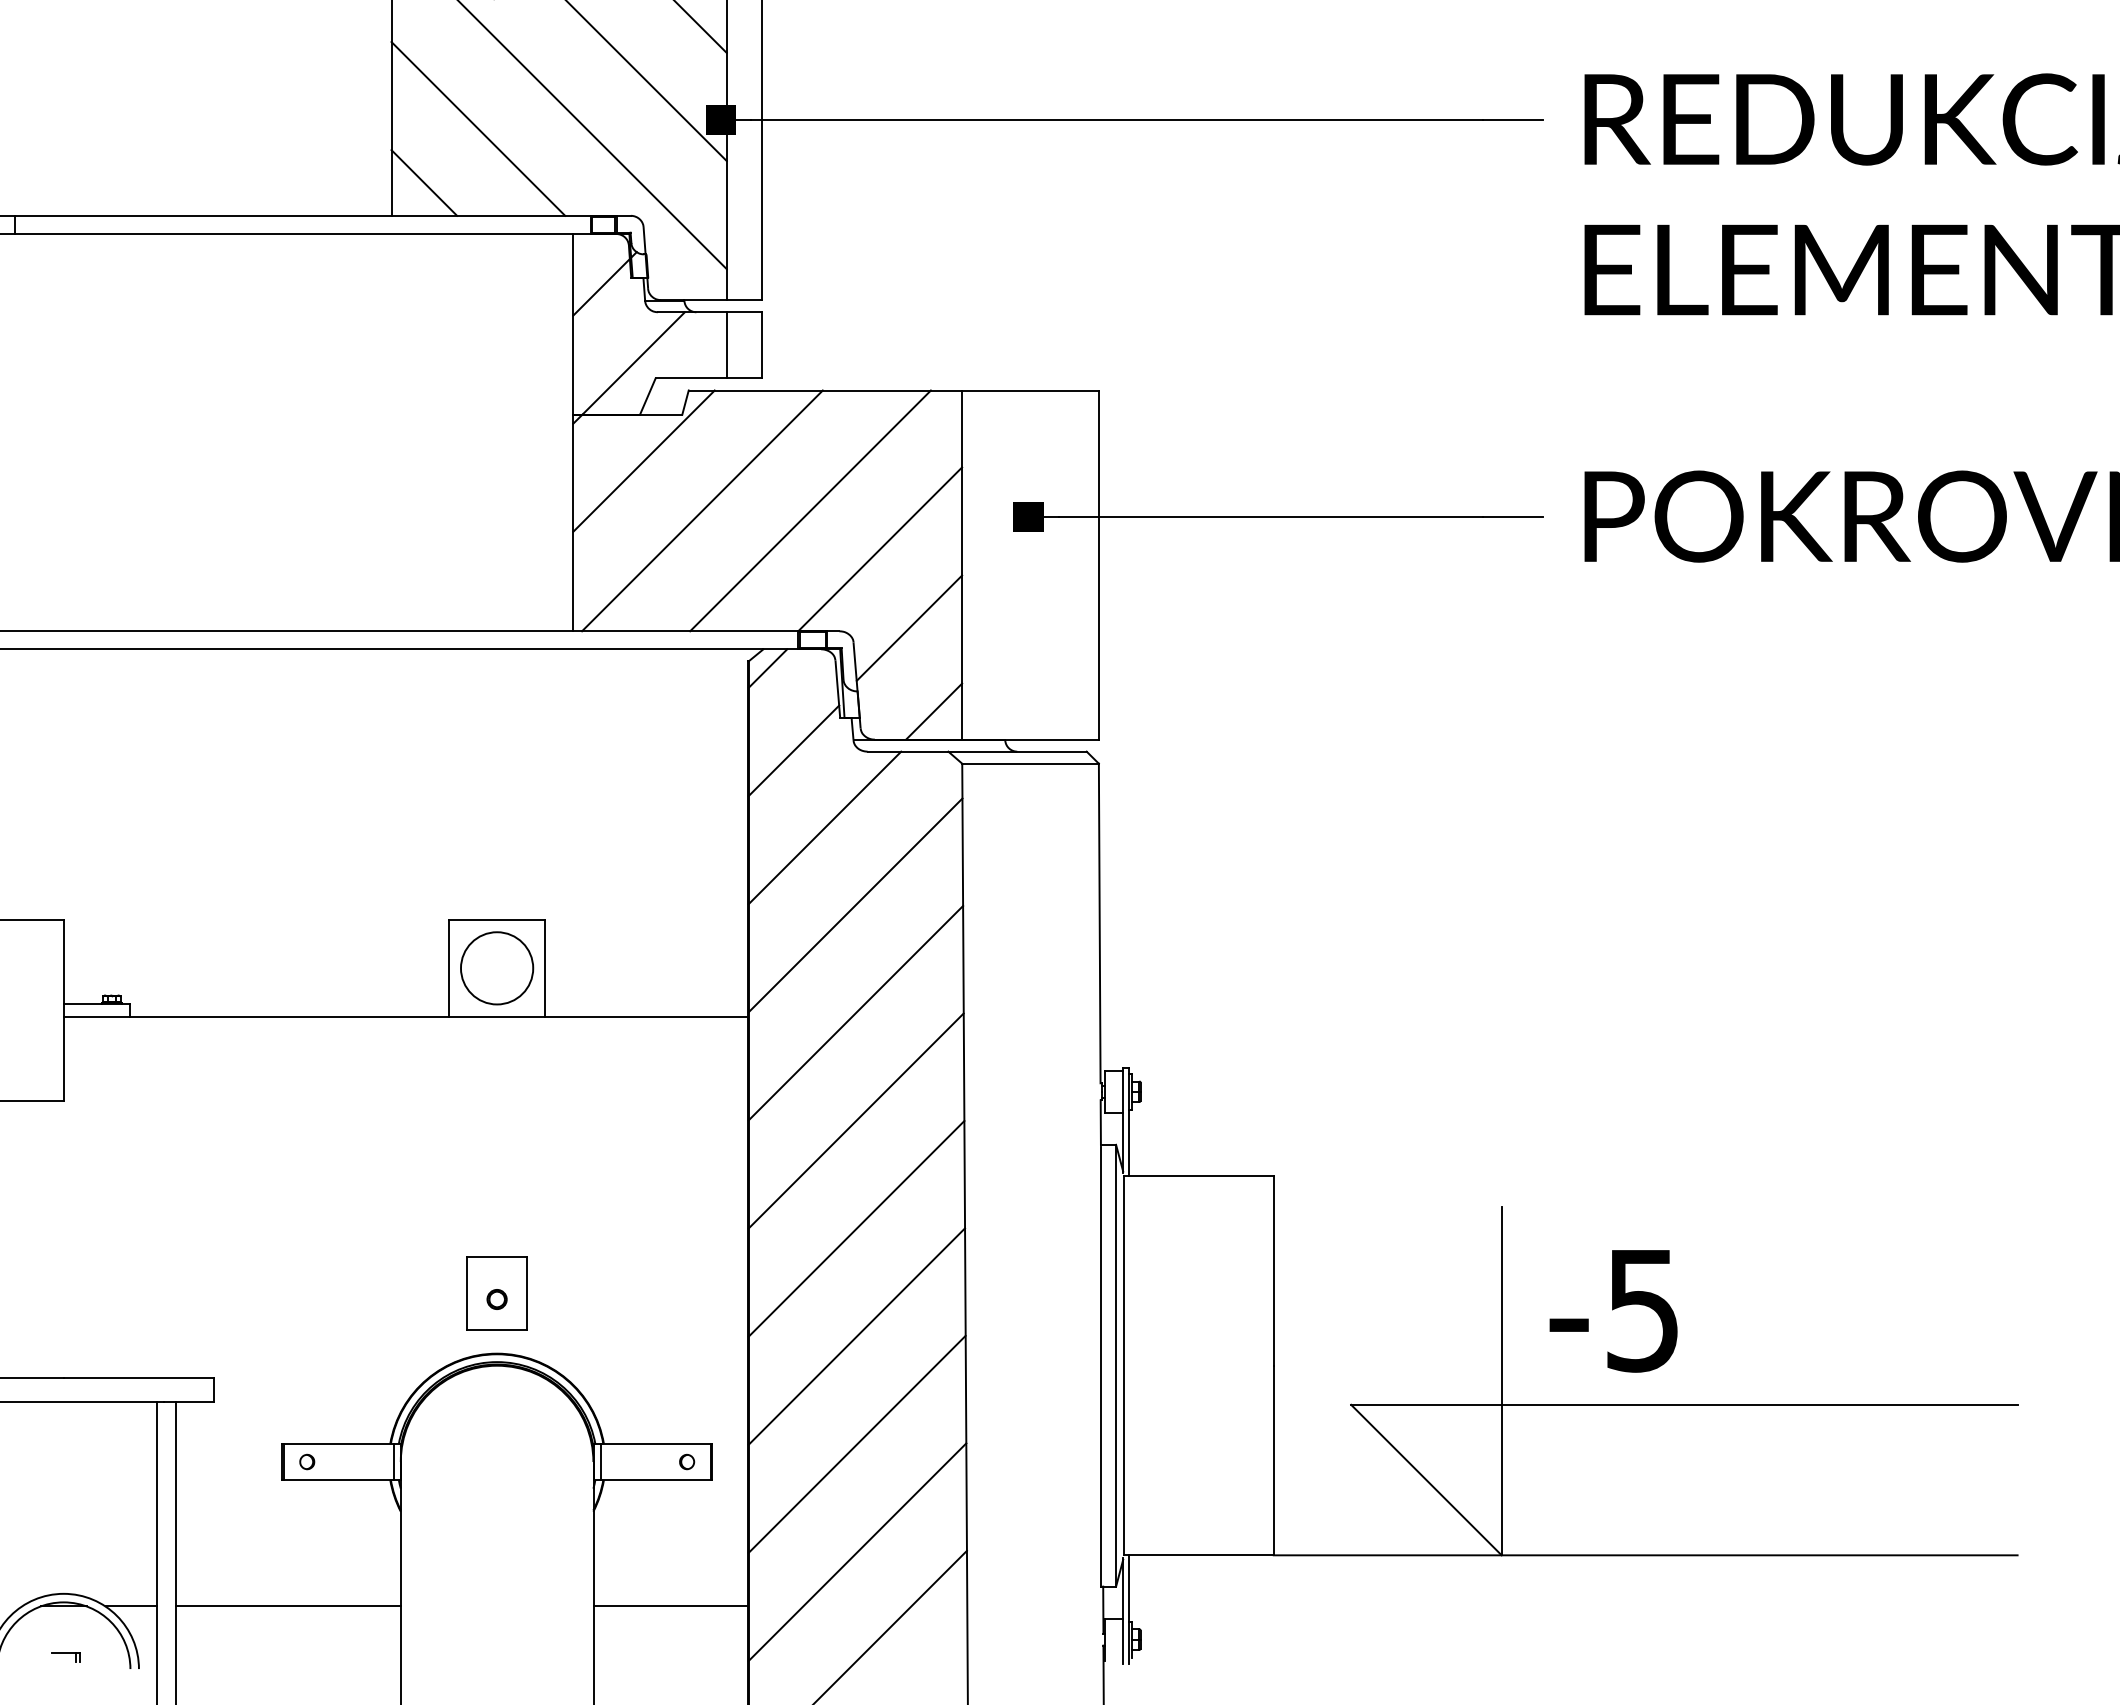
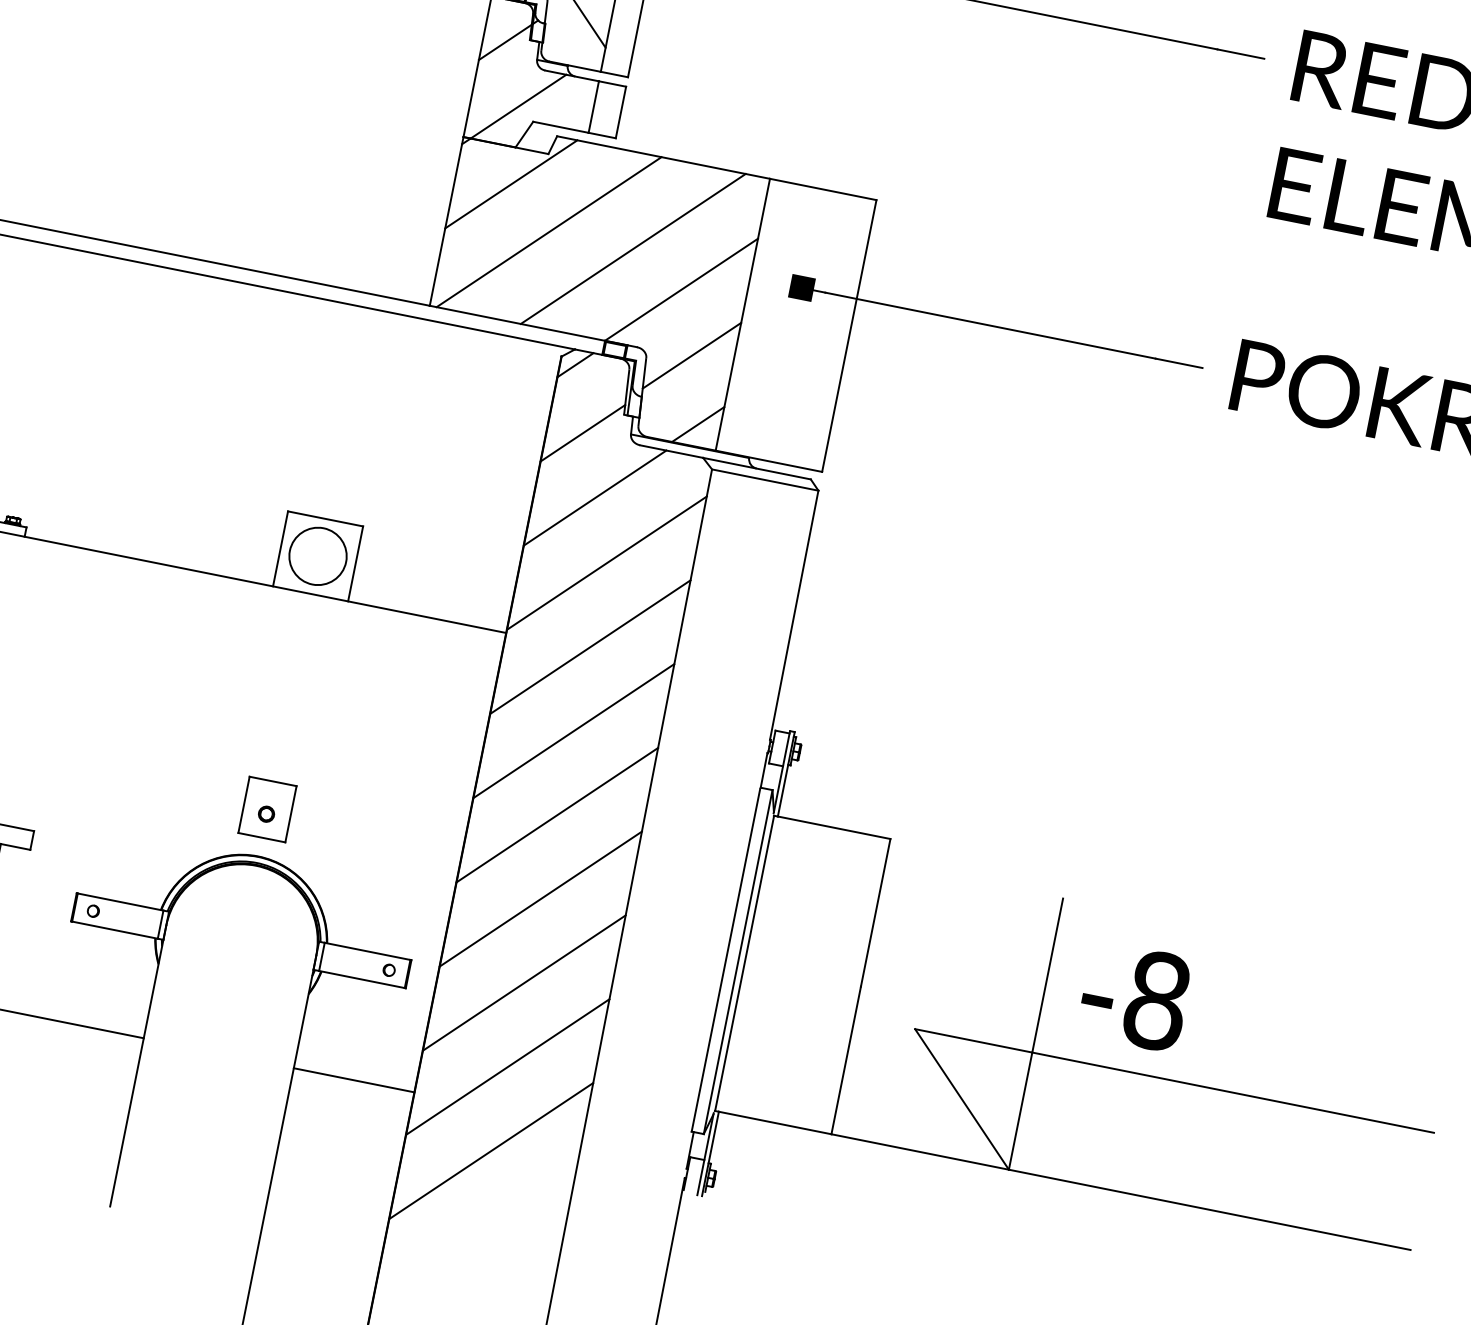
text: (1643, 1310) -> (1157, 1001), -5 -> -8

